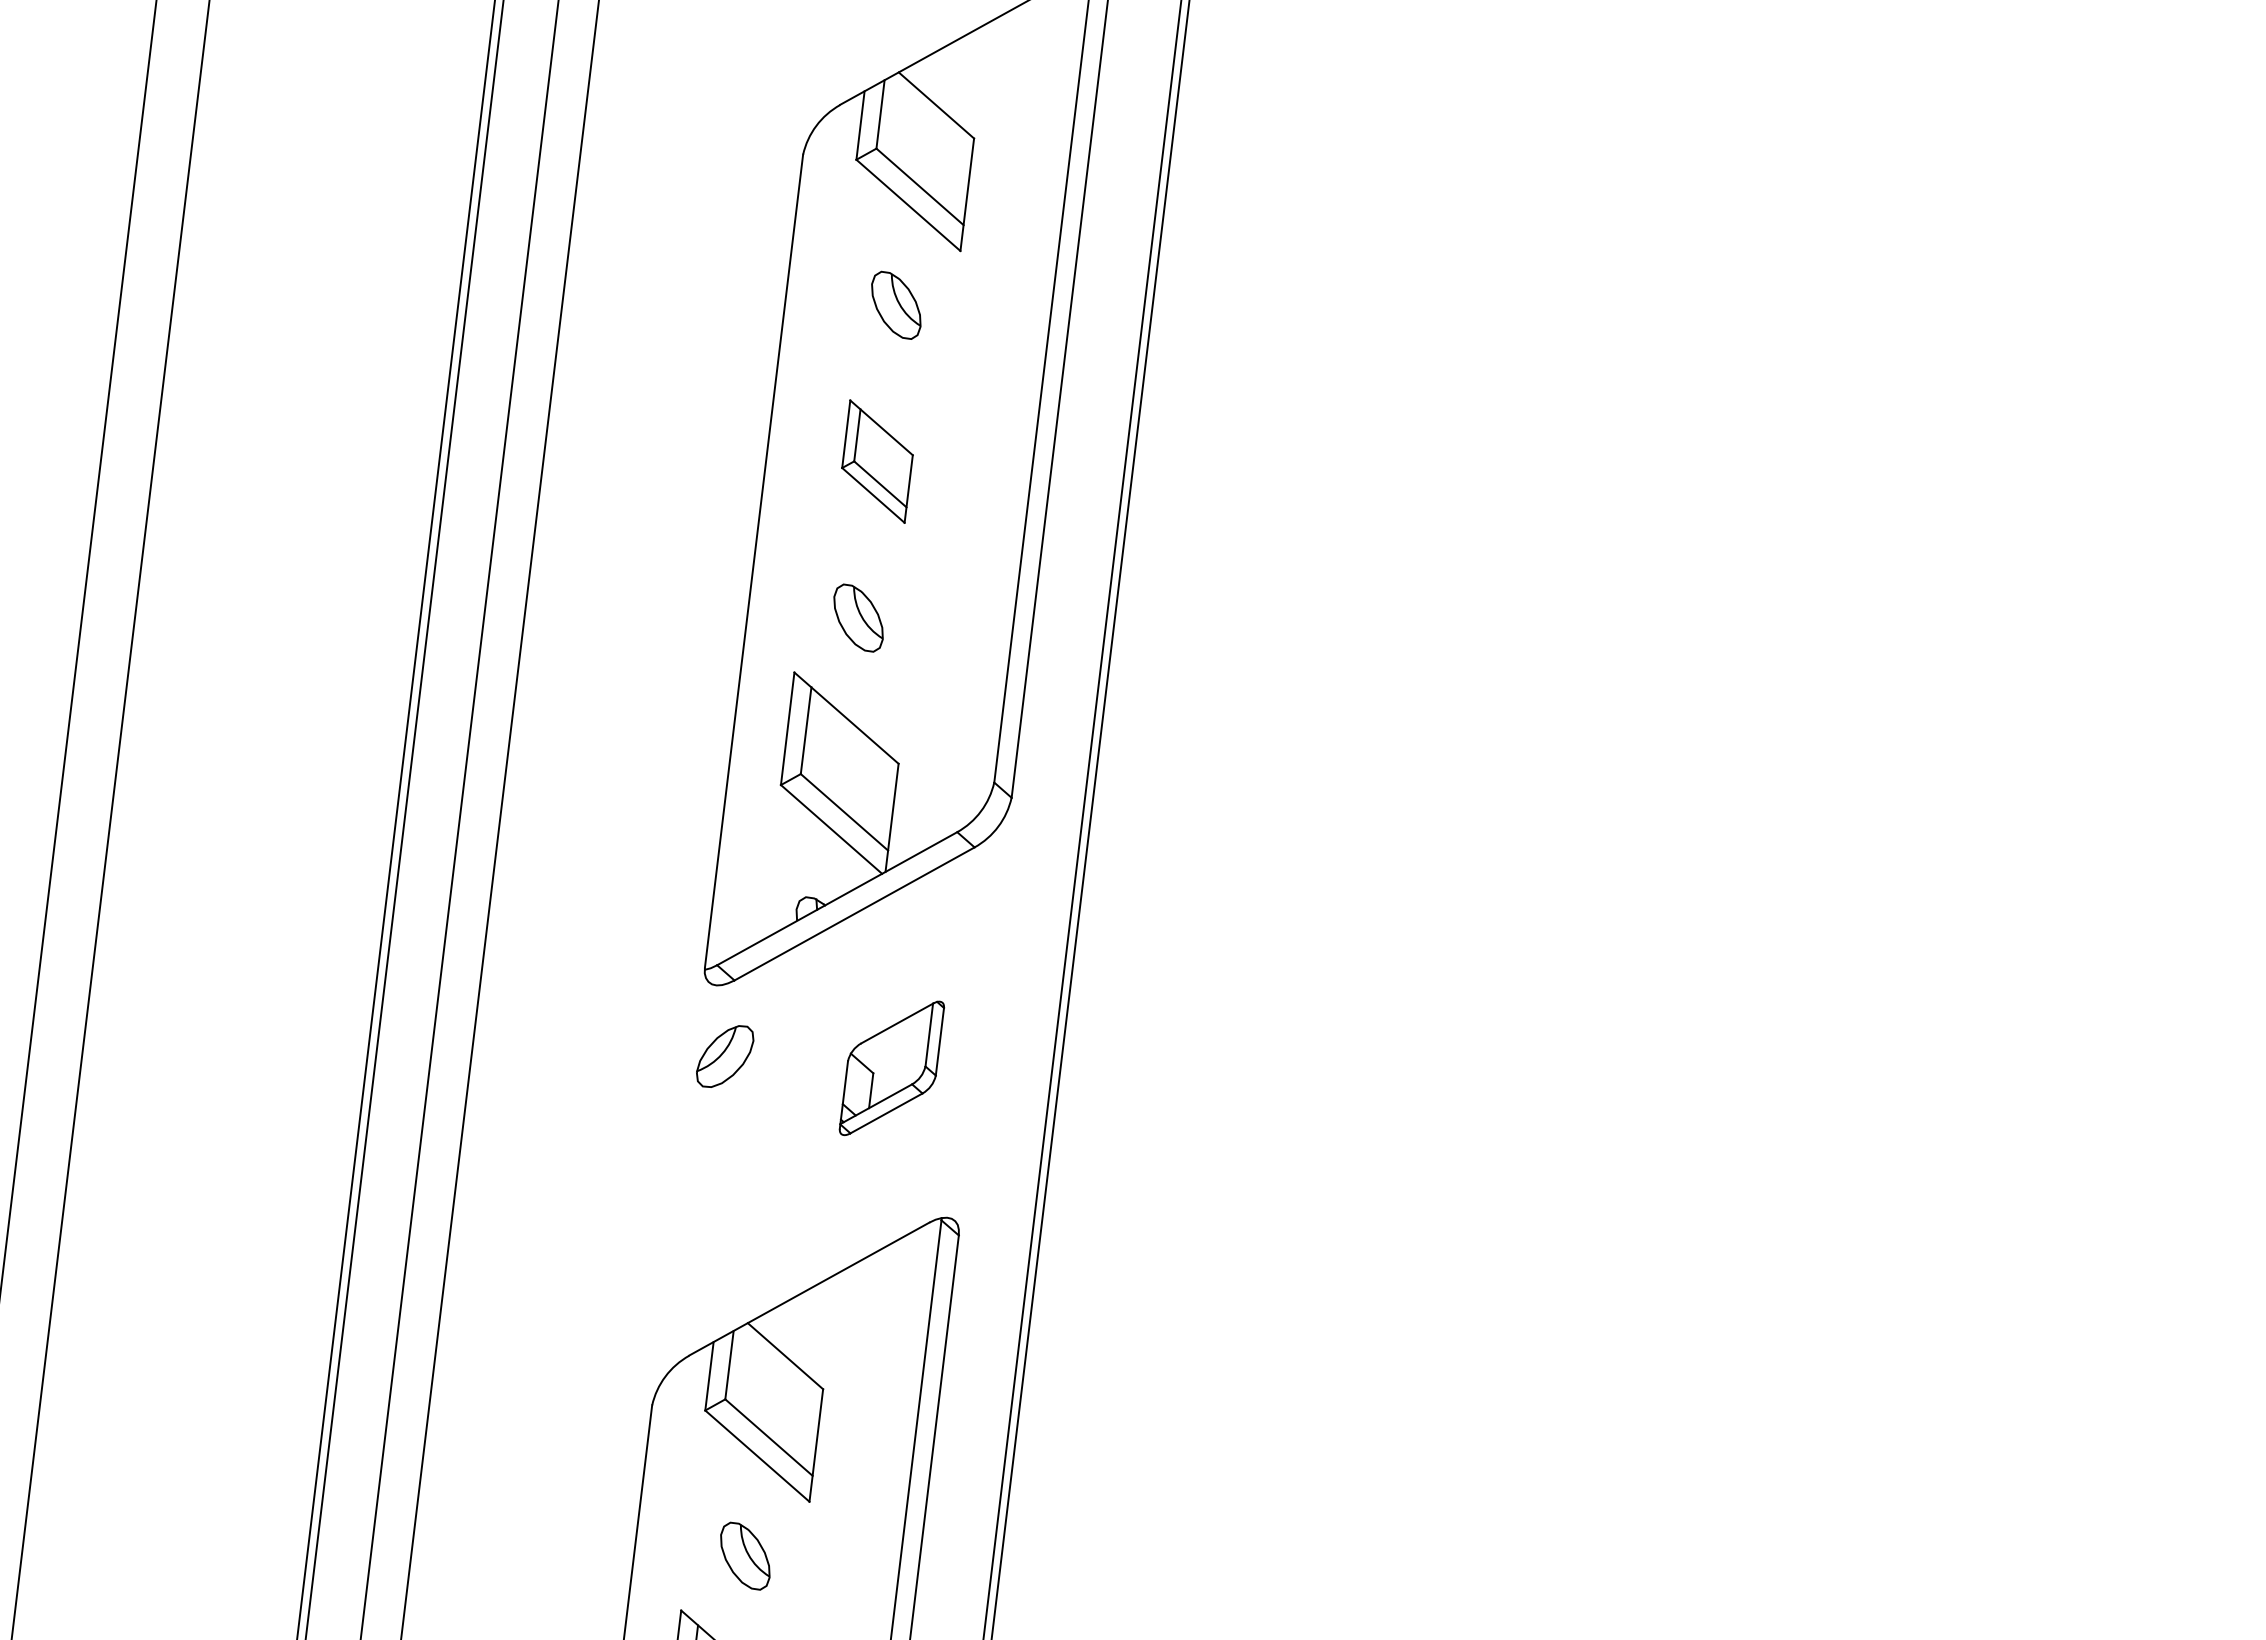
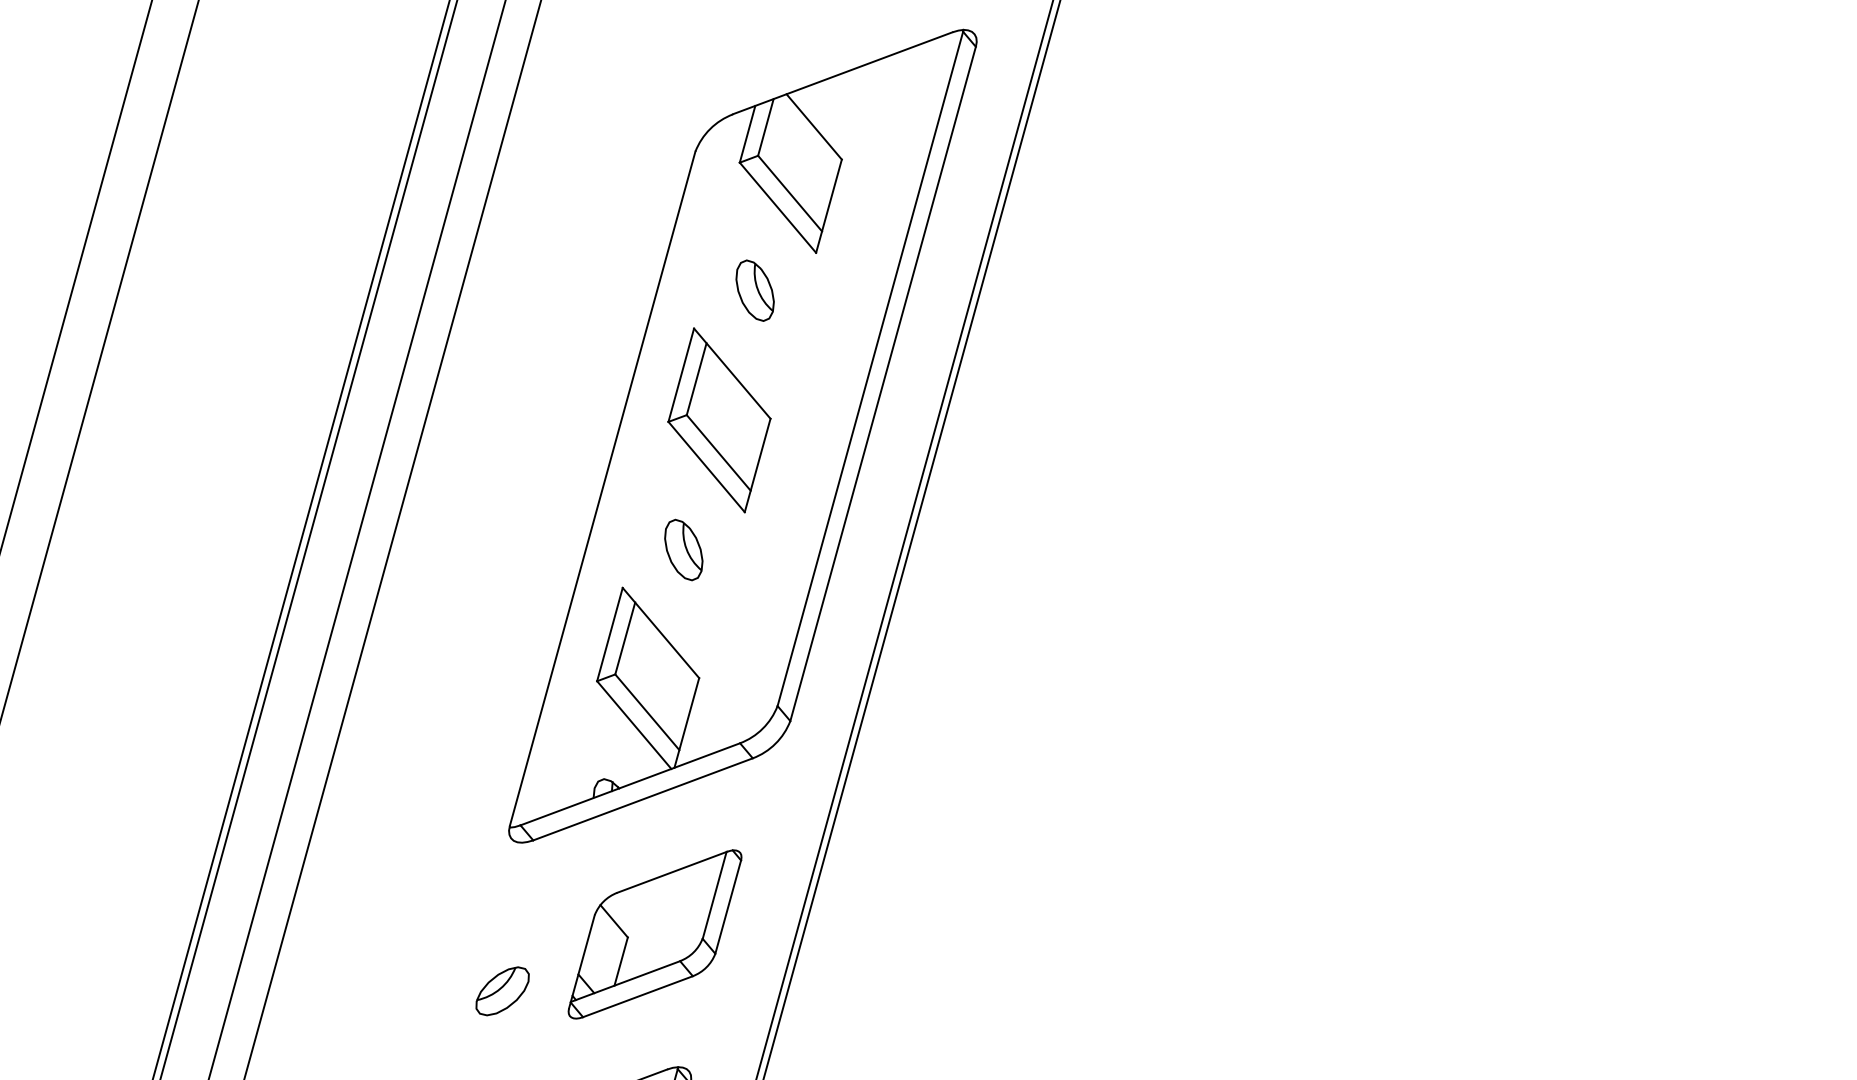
part: (877, 461) -> (719, 420), size x1.67
part: (725, 1056) -> (502, 991), moved
part: (891, 1068) -> (654, 934), size x1.67

